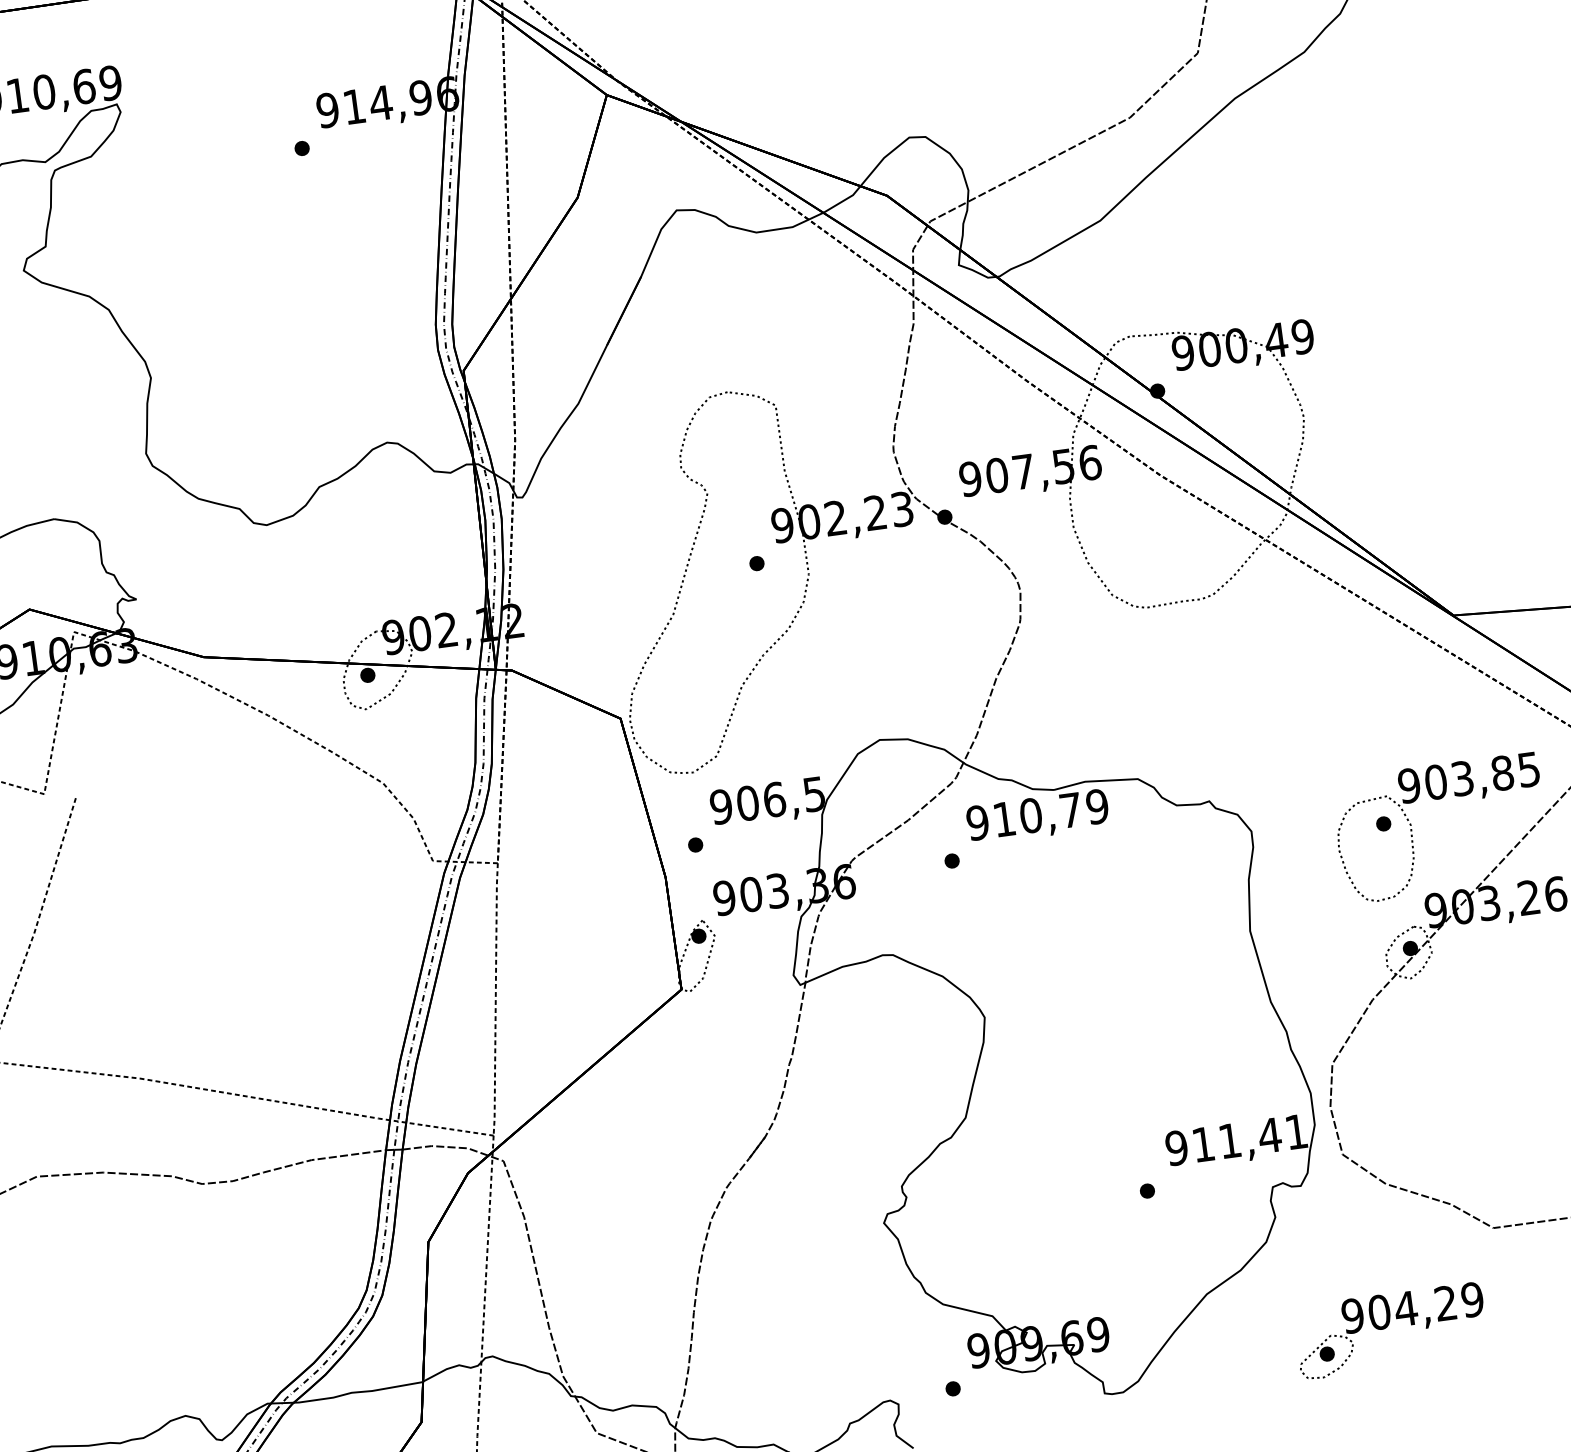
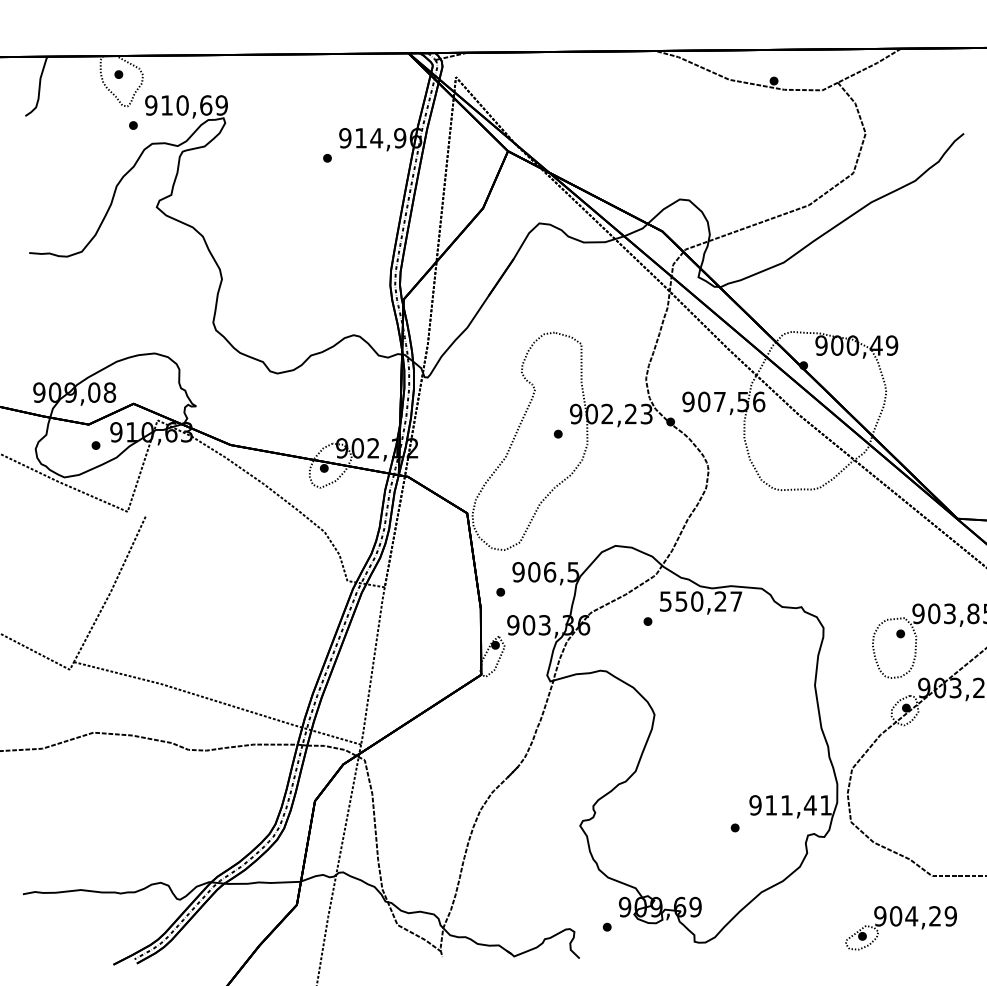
text: (1036, 814) -> (700, 601), 910,79 -> 550,27
part: (1389, 1332) -> (900, 928), moved

